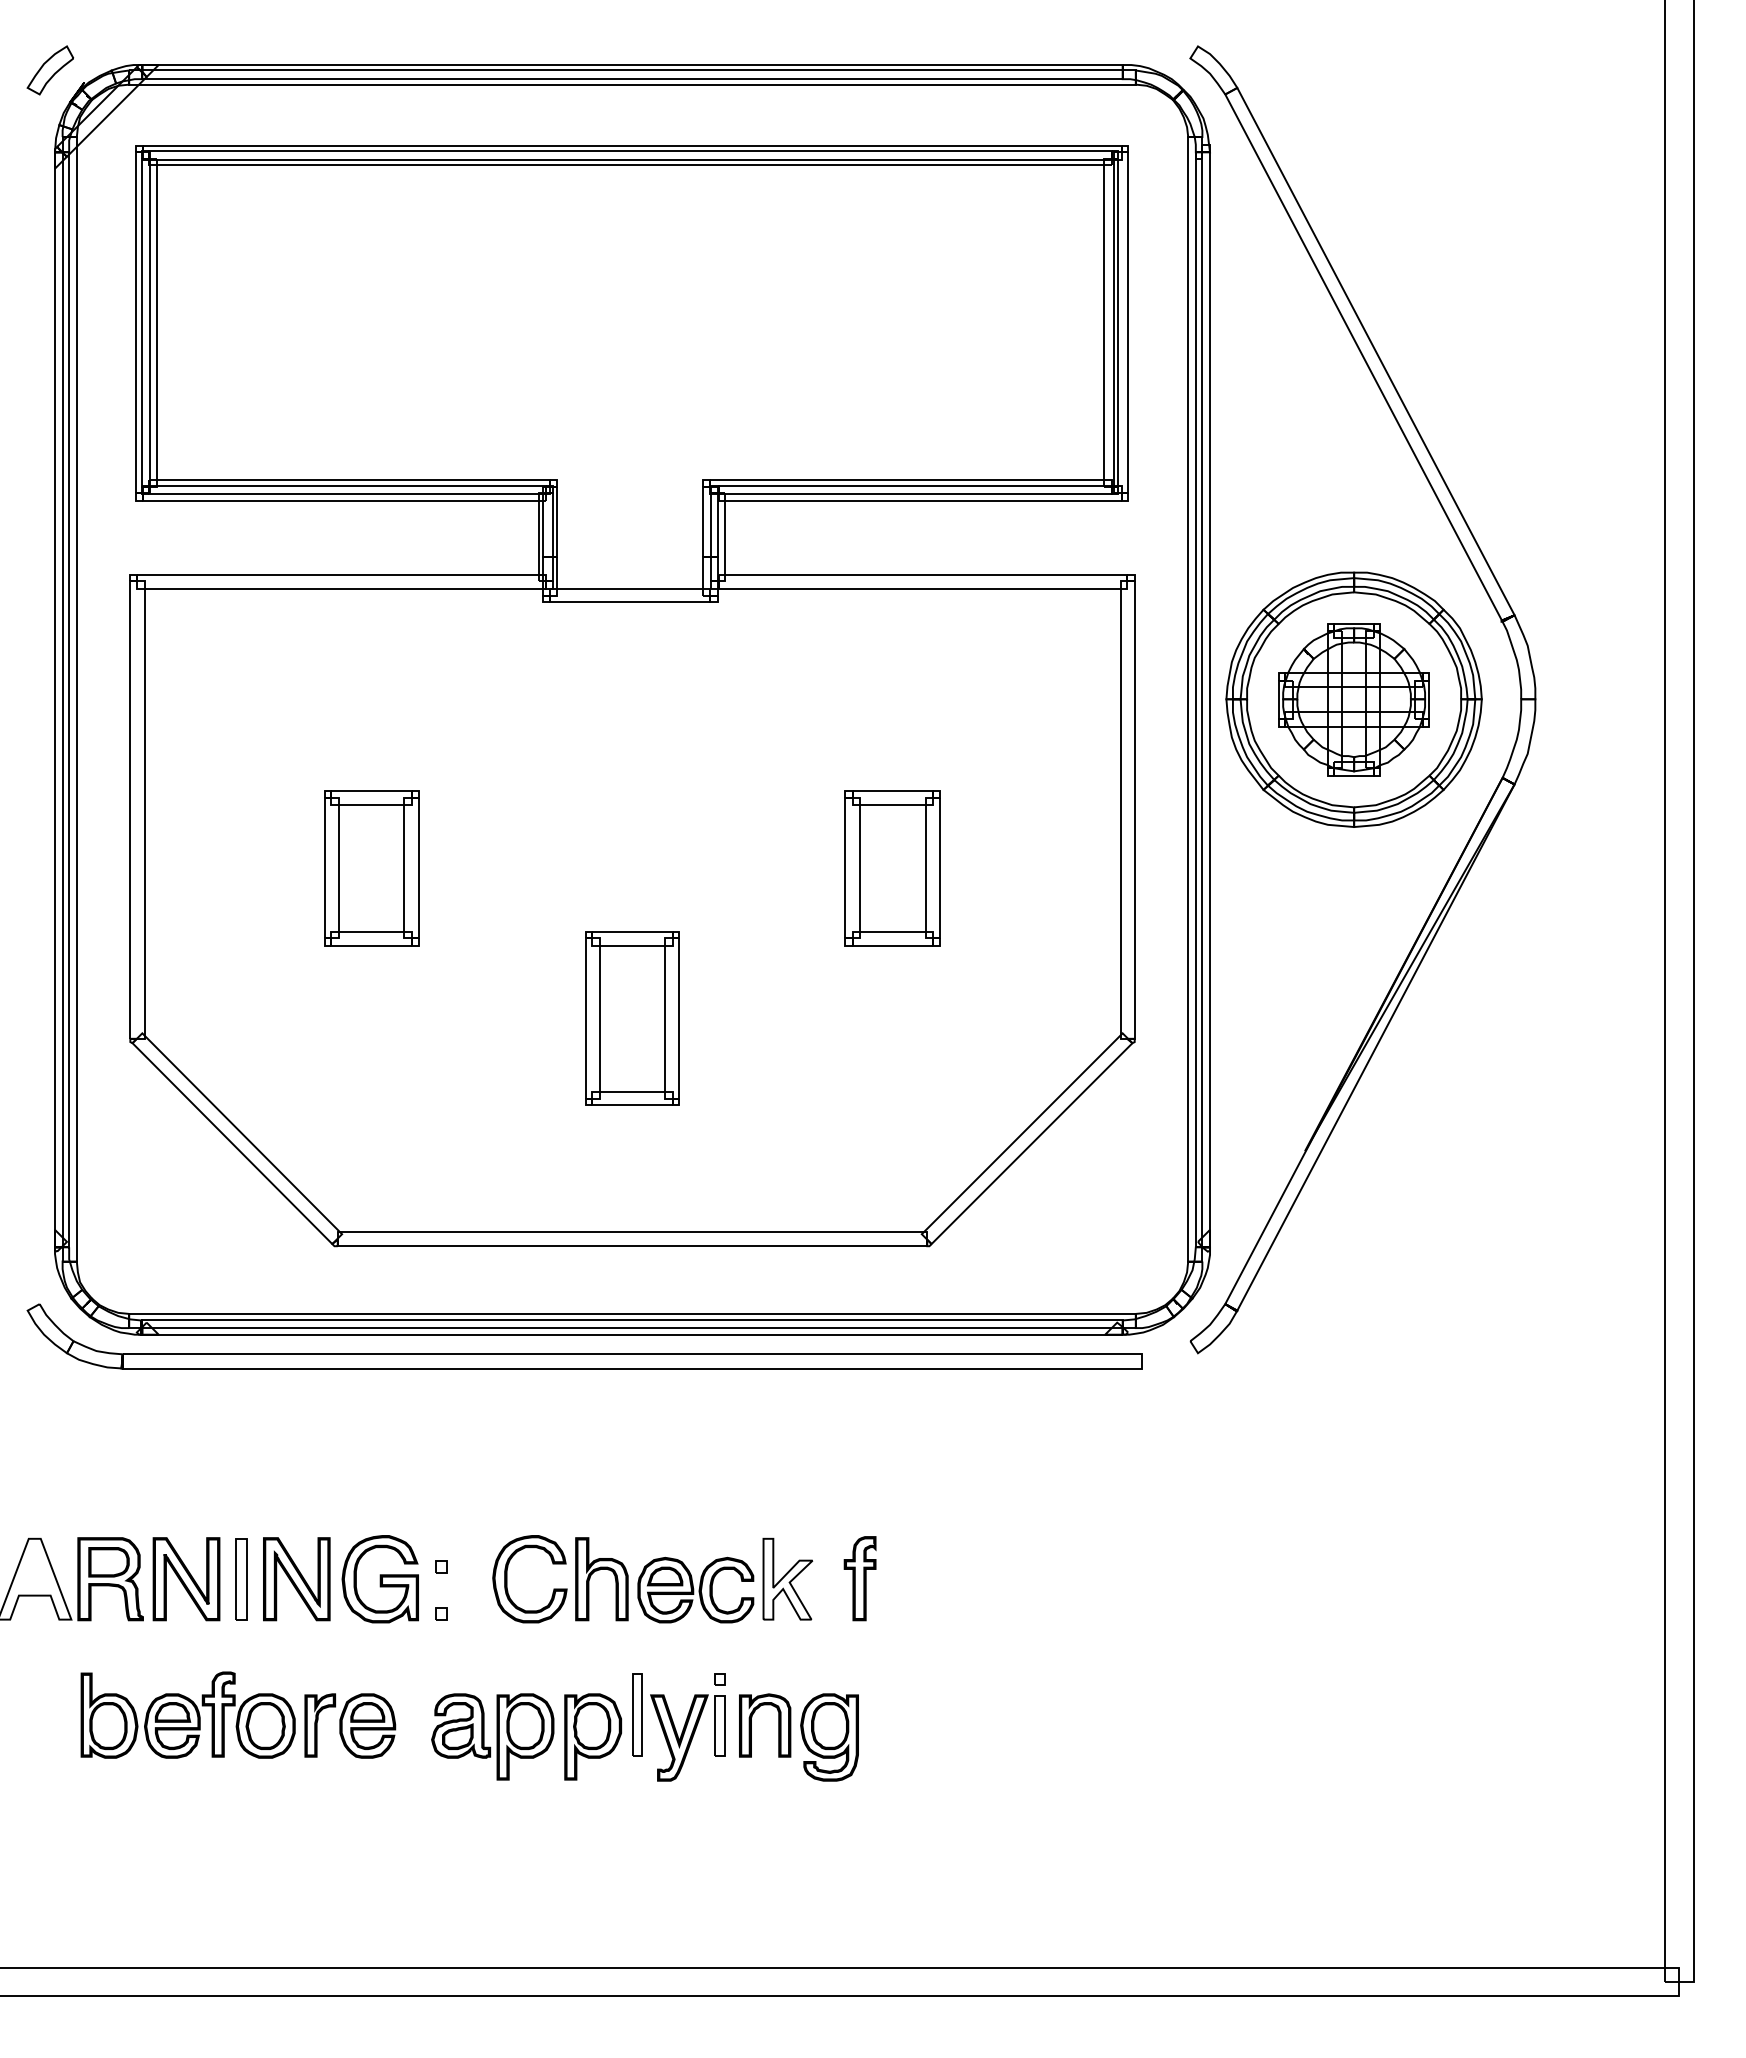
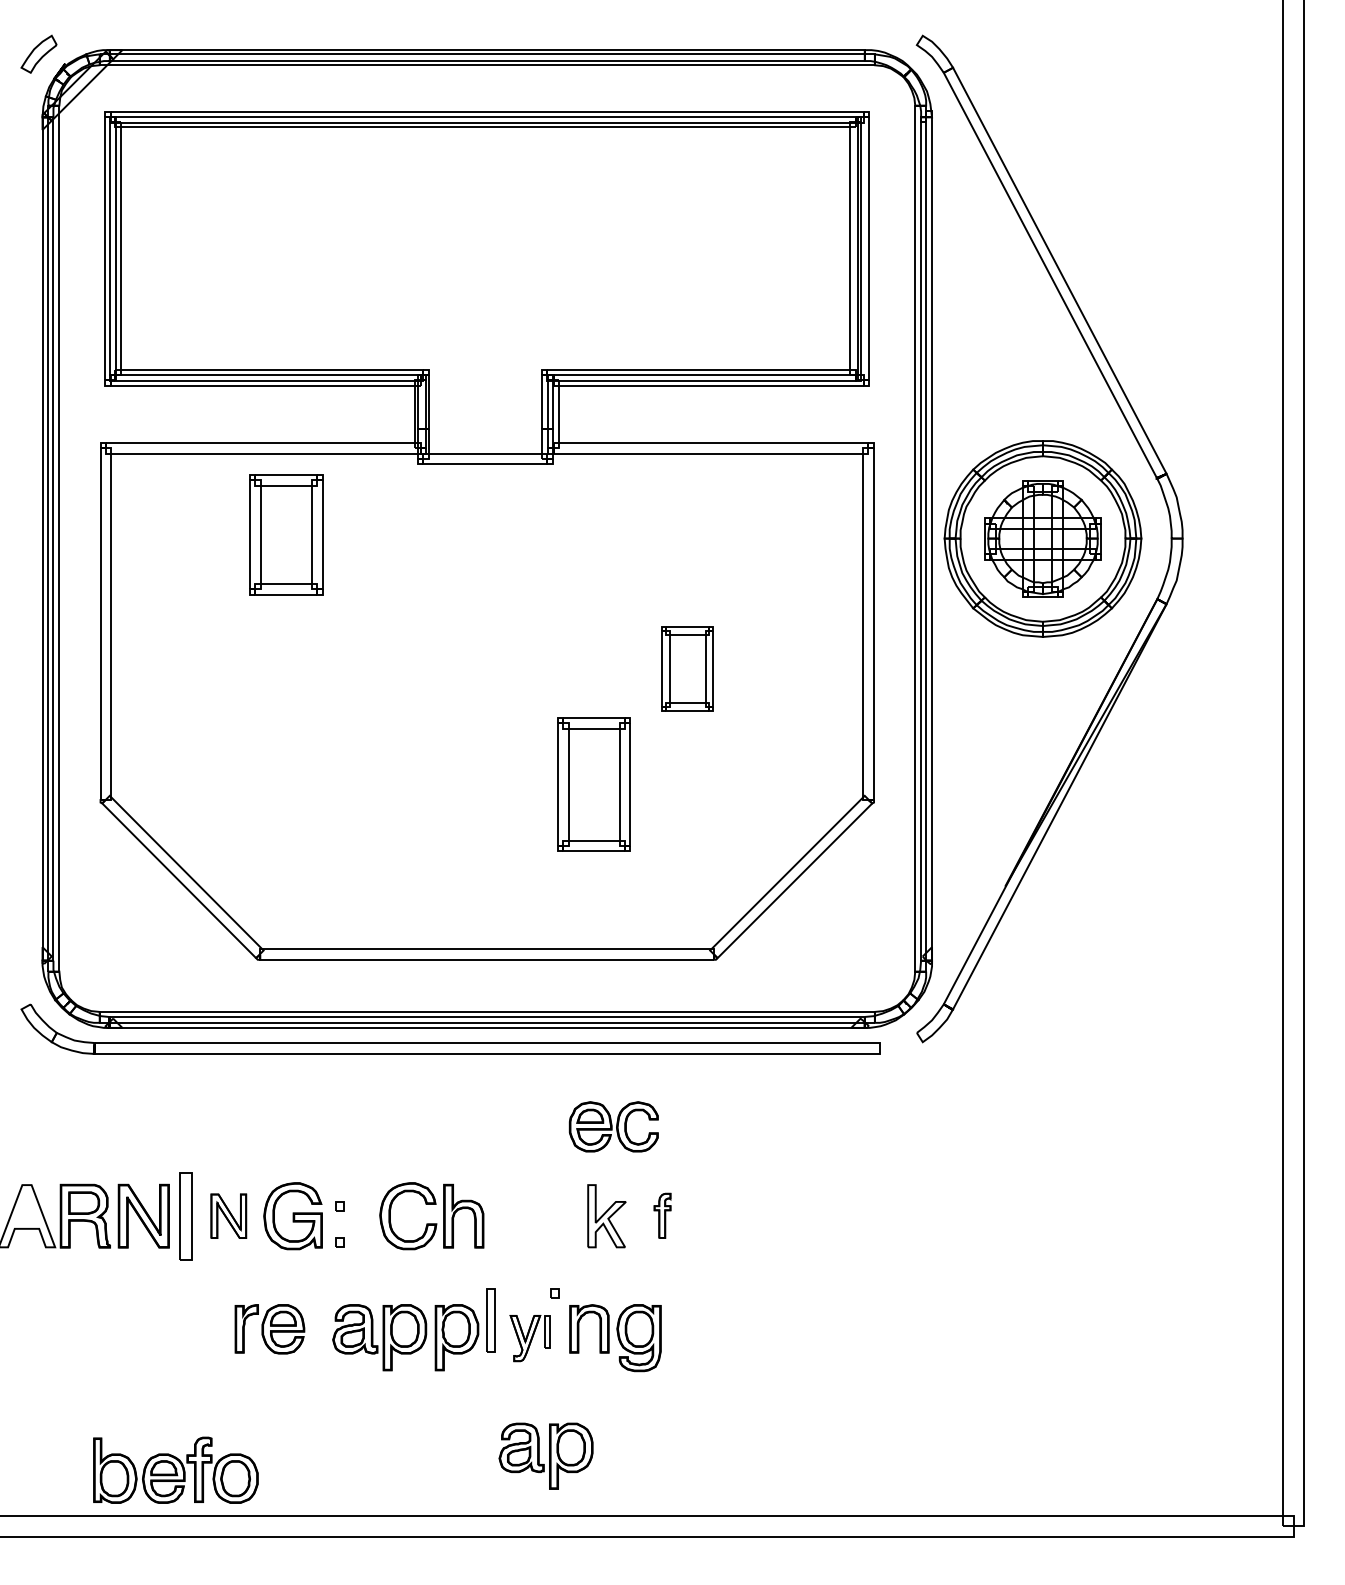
part: (371, 868) -> (286, 534), moved
part: (892, 868) -> (687, 668), size x0.7
part: (632, 1018) -> (594, 784), moved
part: (859, 1578) -> (662, 1215), size x0.7
part: (241, 1579) -> (186, 1216), size x1.4
part: (296, 1579) -> (228, 1216), size x0.7
part: (695, 1589) -> (613, 1126), moved
part: (187, 1714) -> (175, 1469), moved
part: (687, 1737) -> (529, 1338), size x0.7
part: (708, 1890) -> (545, 1455), added

